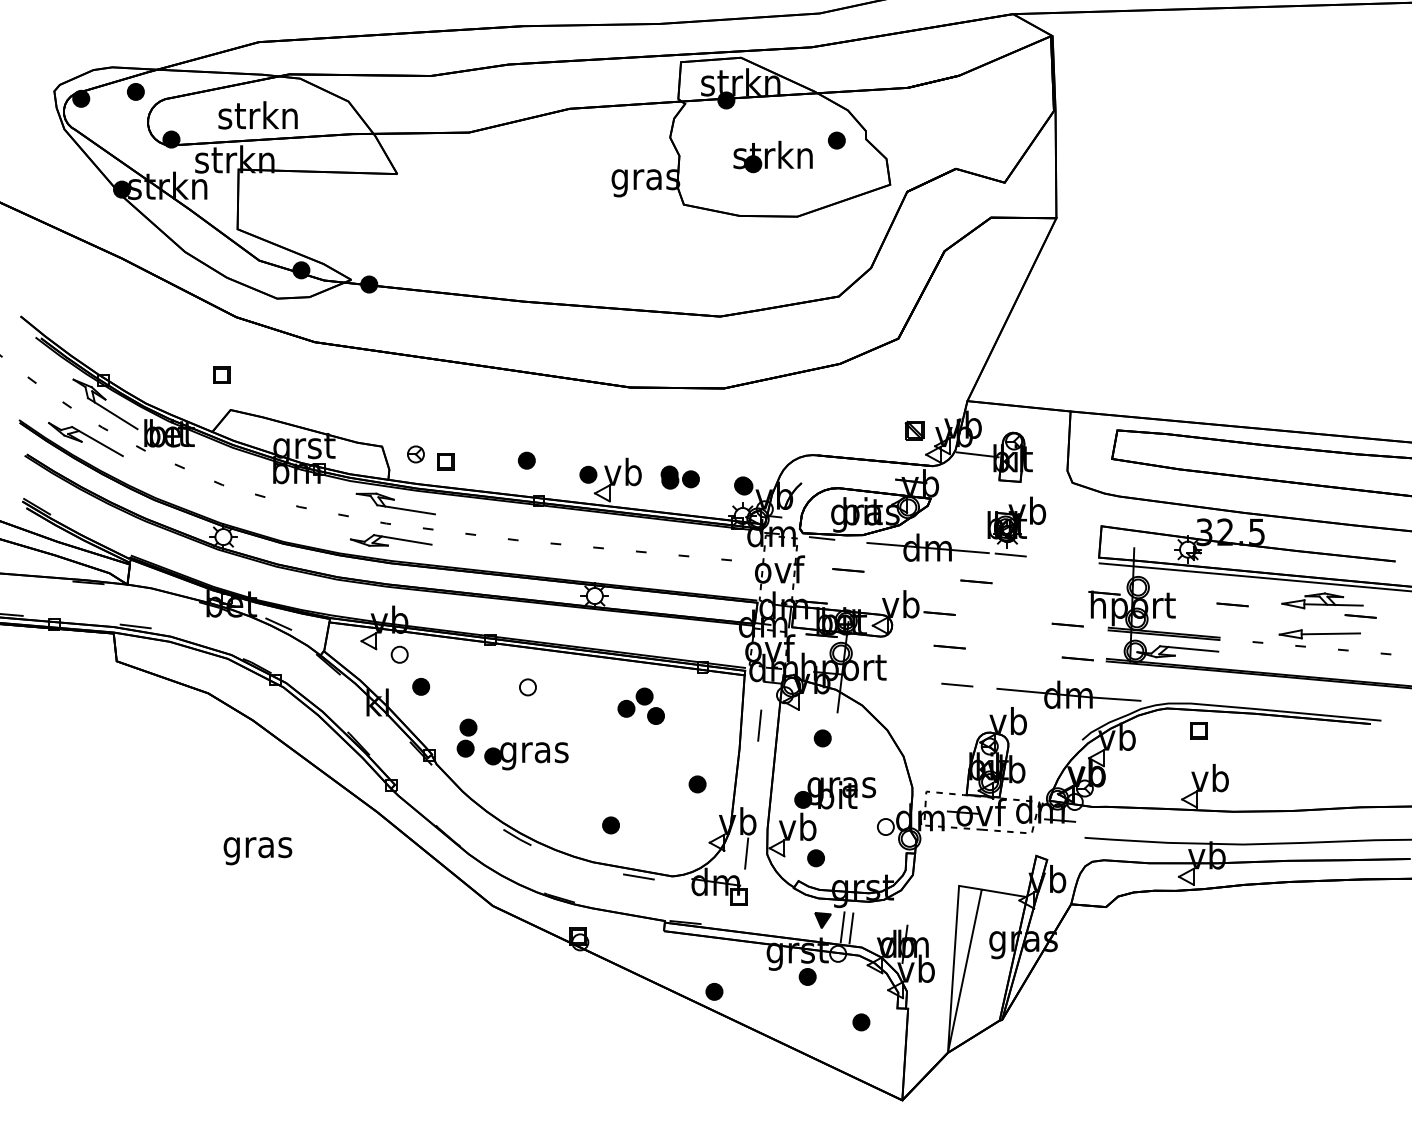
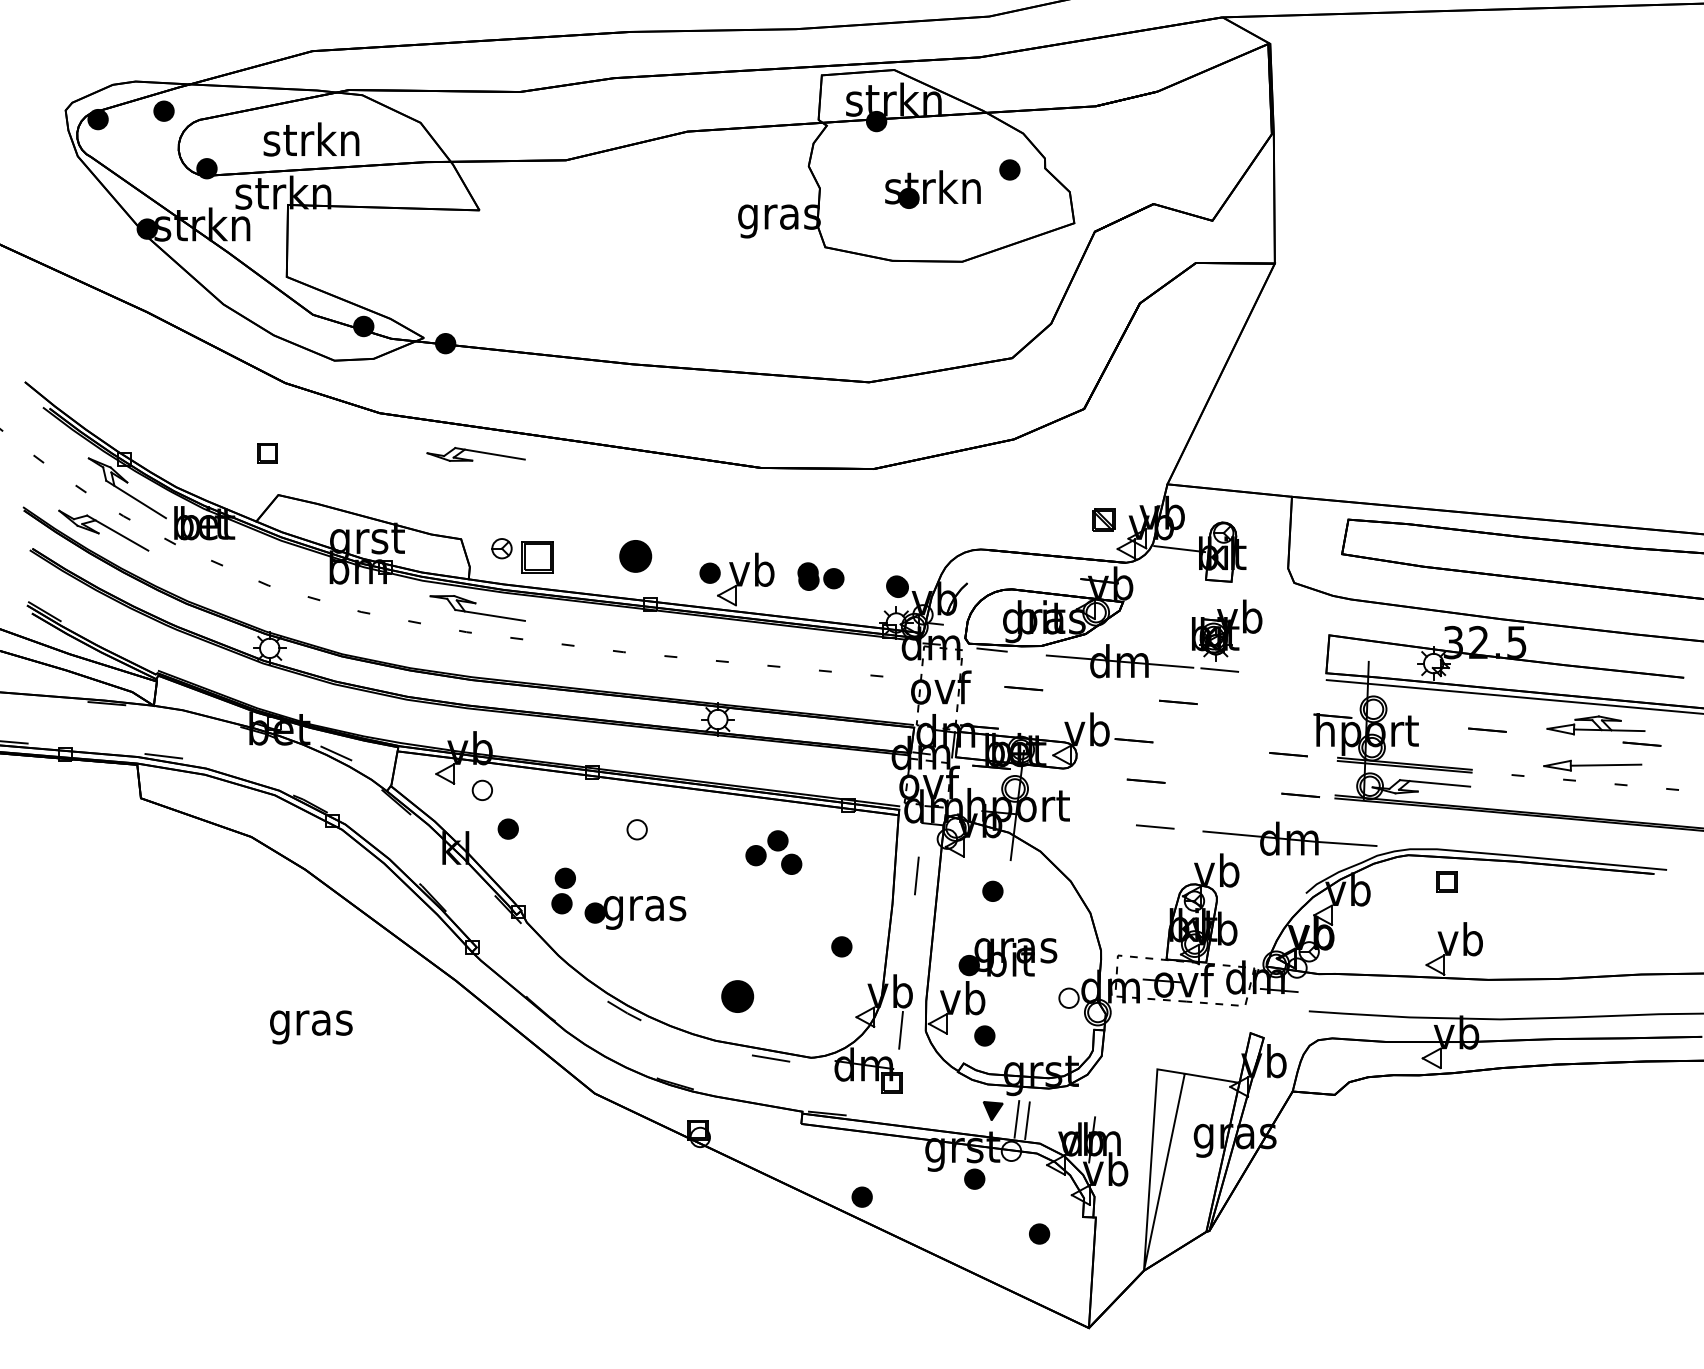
part: (526, 460) -> (635, 555), size x1.6
part: (445, 461) -> (537, 557), size x1.6
part: (390, 540) -> (475, 454), moved
part: (610, 824) -> (736, 995), size x1.6

